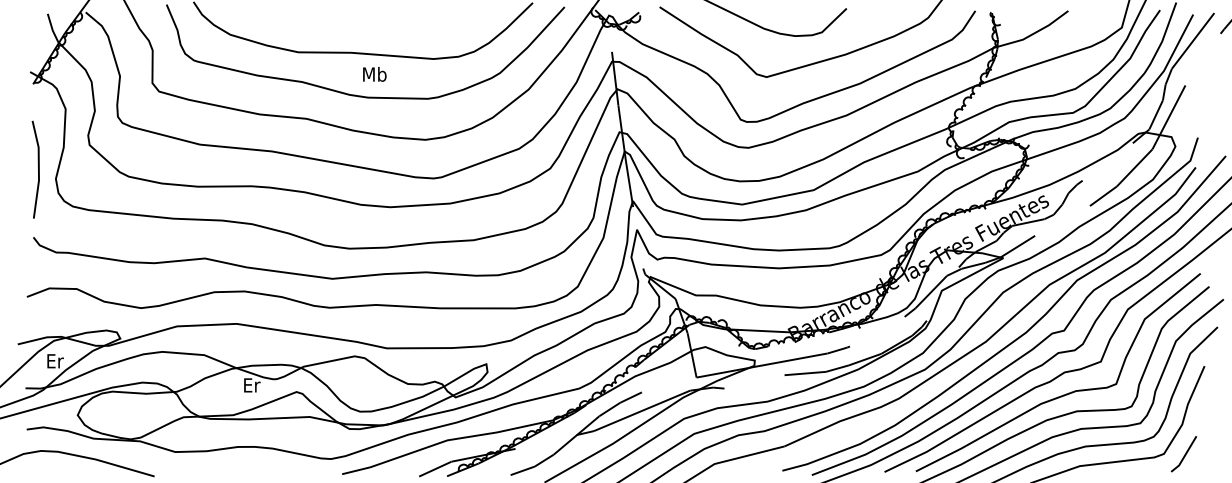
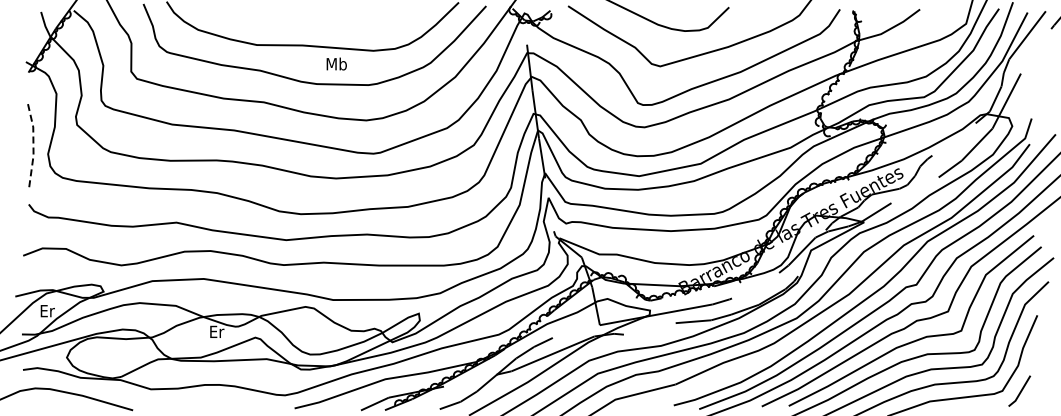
text: (374, 73) -> (336, 63), moved
line: (38, 168) -> (33, 145), solid -> dashed

